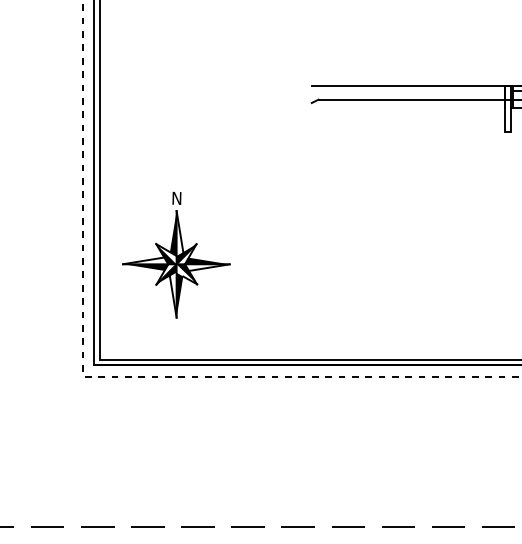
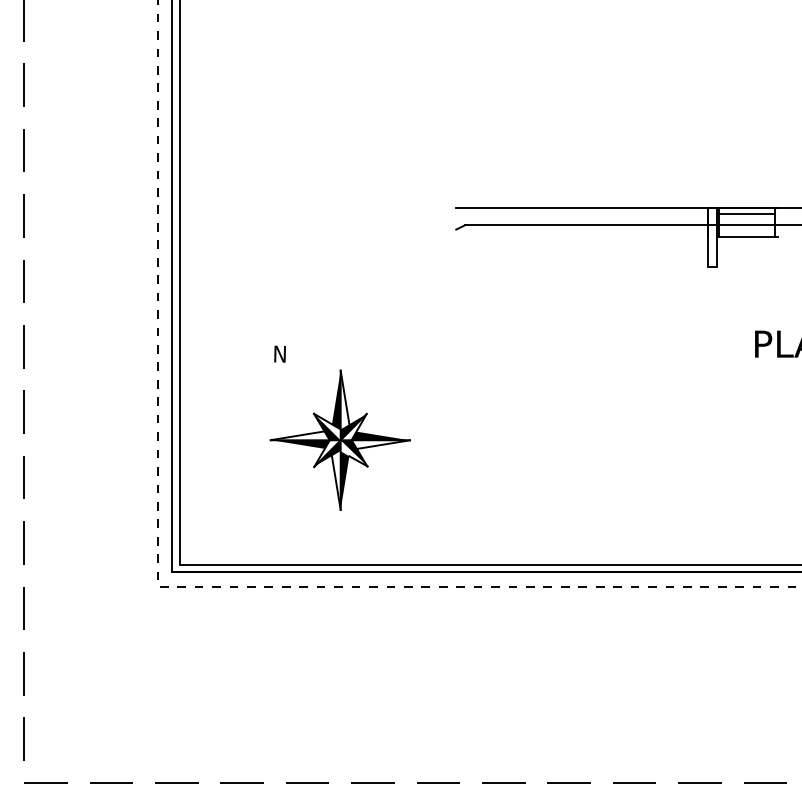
part: (175, 263) -> (339, 439), moved

